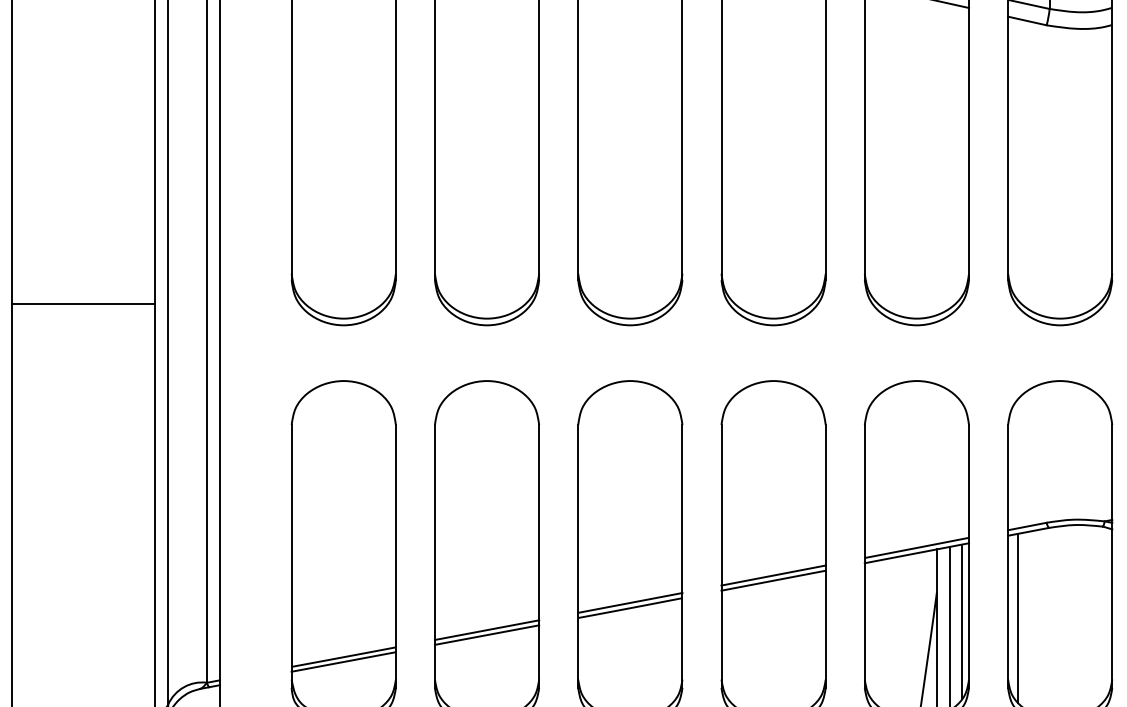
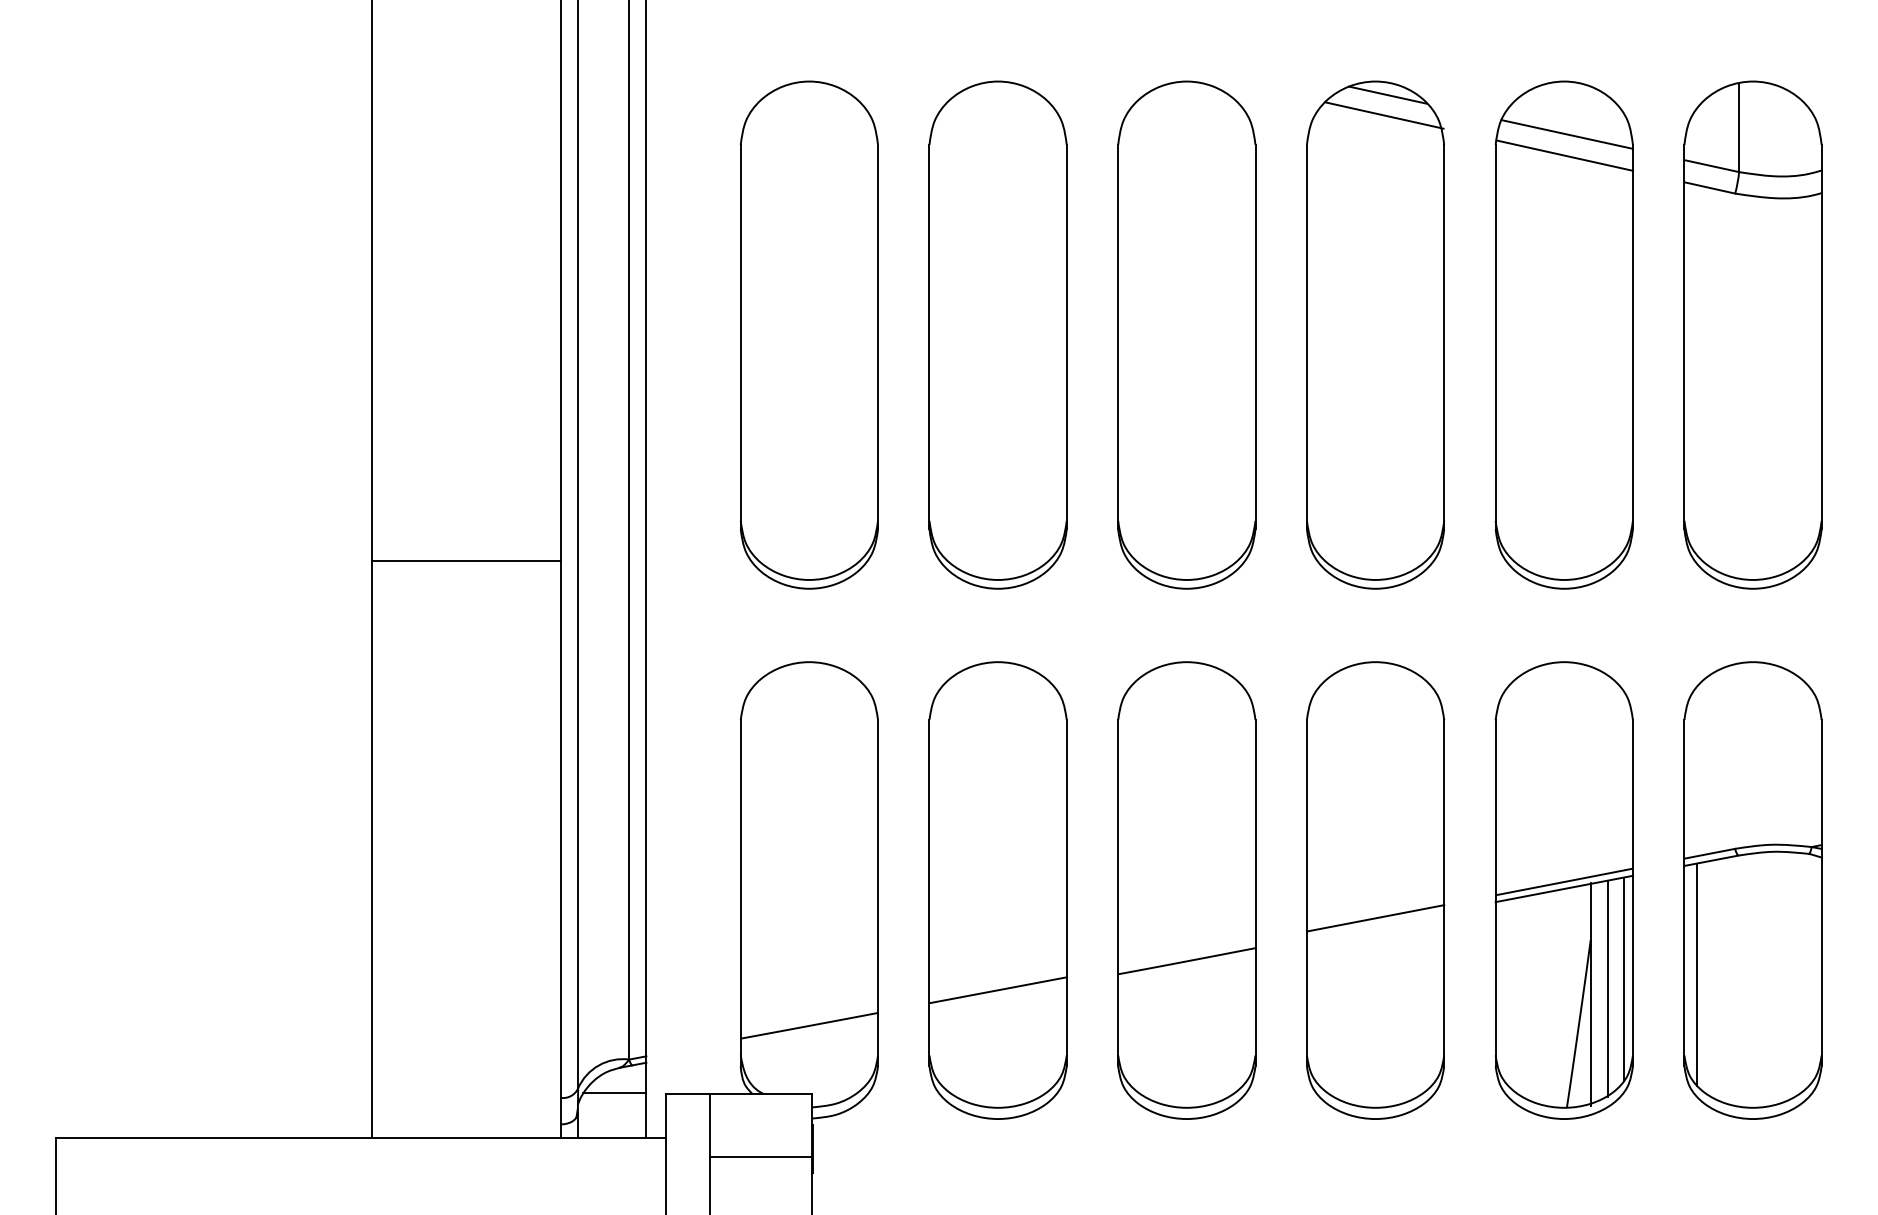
line: (773, 580) -> (1375, 925), removed
line: (630, 602) -> (1186, 954), removed
line: (486, 634) -> (997, 996), removed
line: (343, 662) -> (809, 1032), removed

